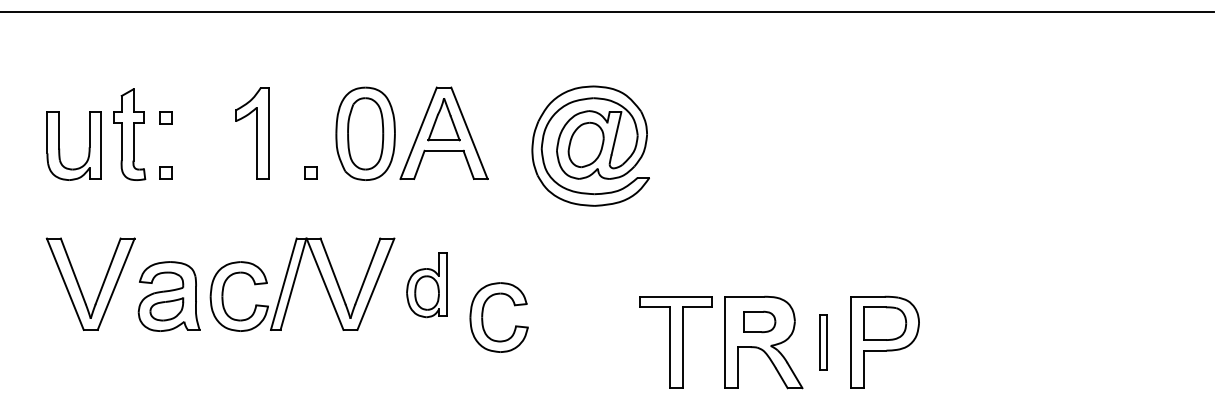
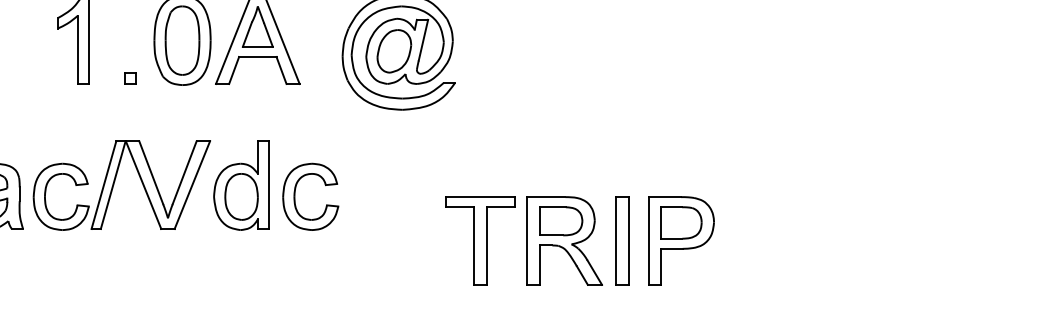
part: (426, 284) -> (240, 185), size x1.43
part: (483, 317) -> (295, 196), moved
part: (759, 321) -> (560, 220), size x1.43
part: (823, 342) -> (622, 241), size x1.67

